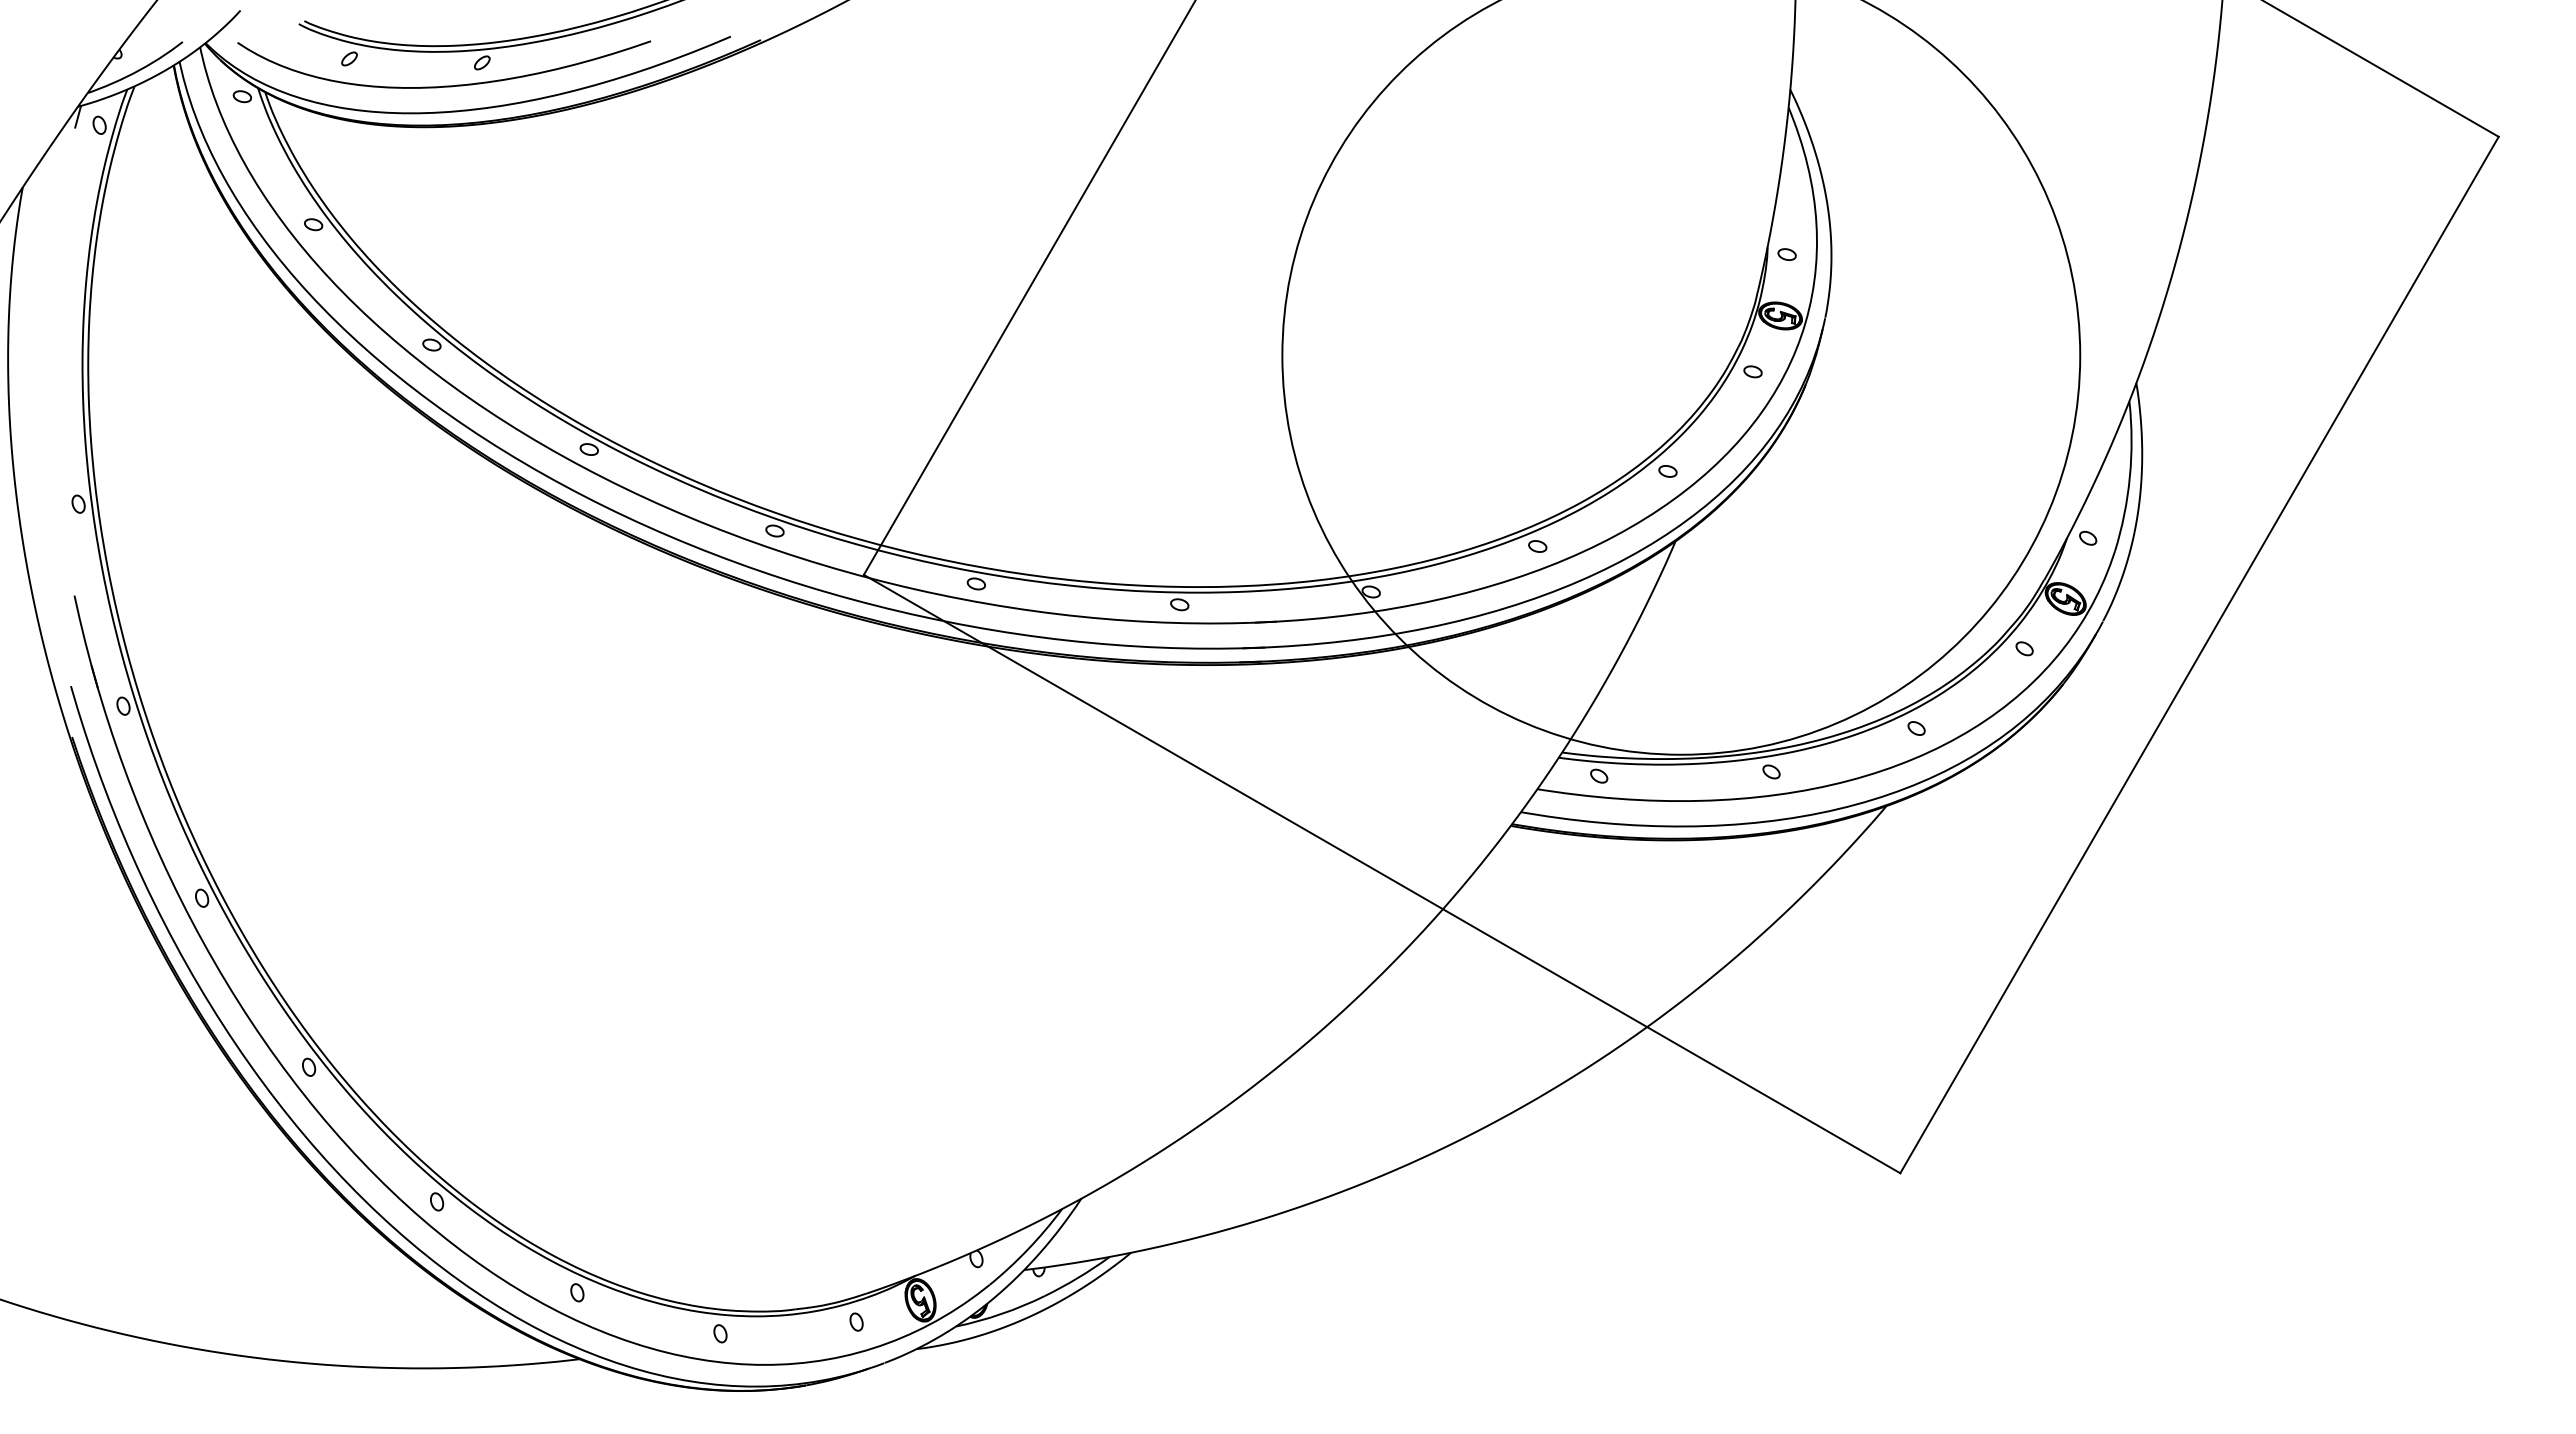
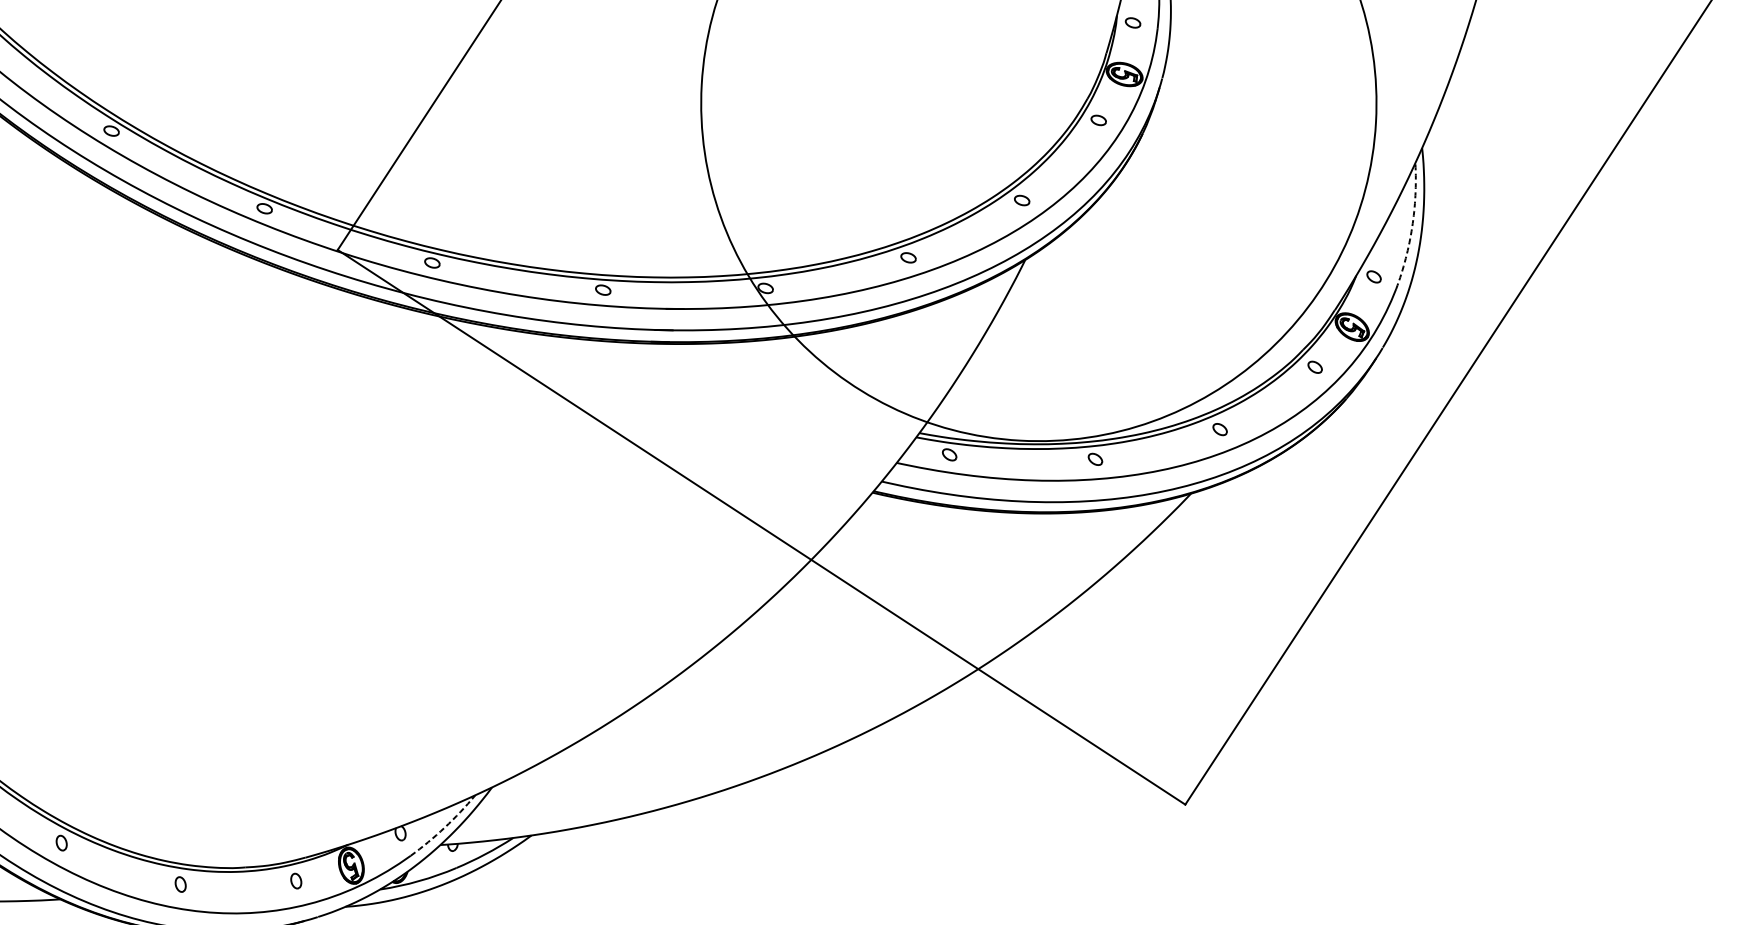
arc: (2129, 477) -> (1411, 227), solid -> dashed
arc: (1028, 1249) -> (444, 827), solid -> dashed

